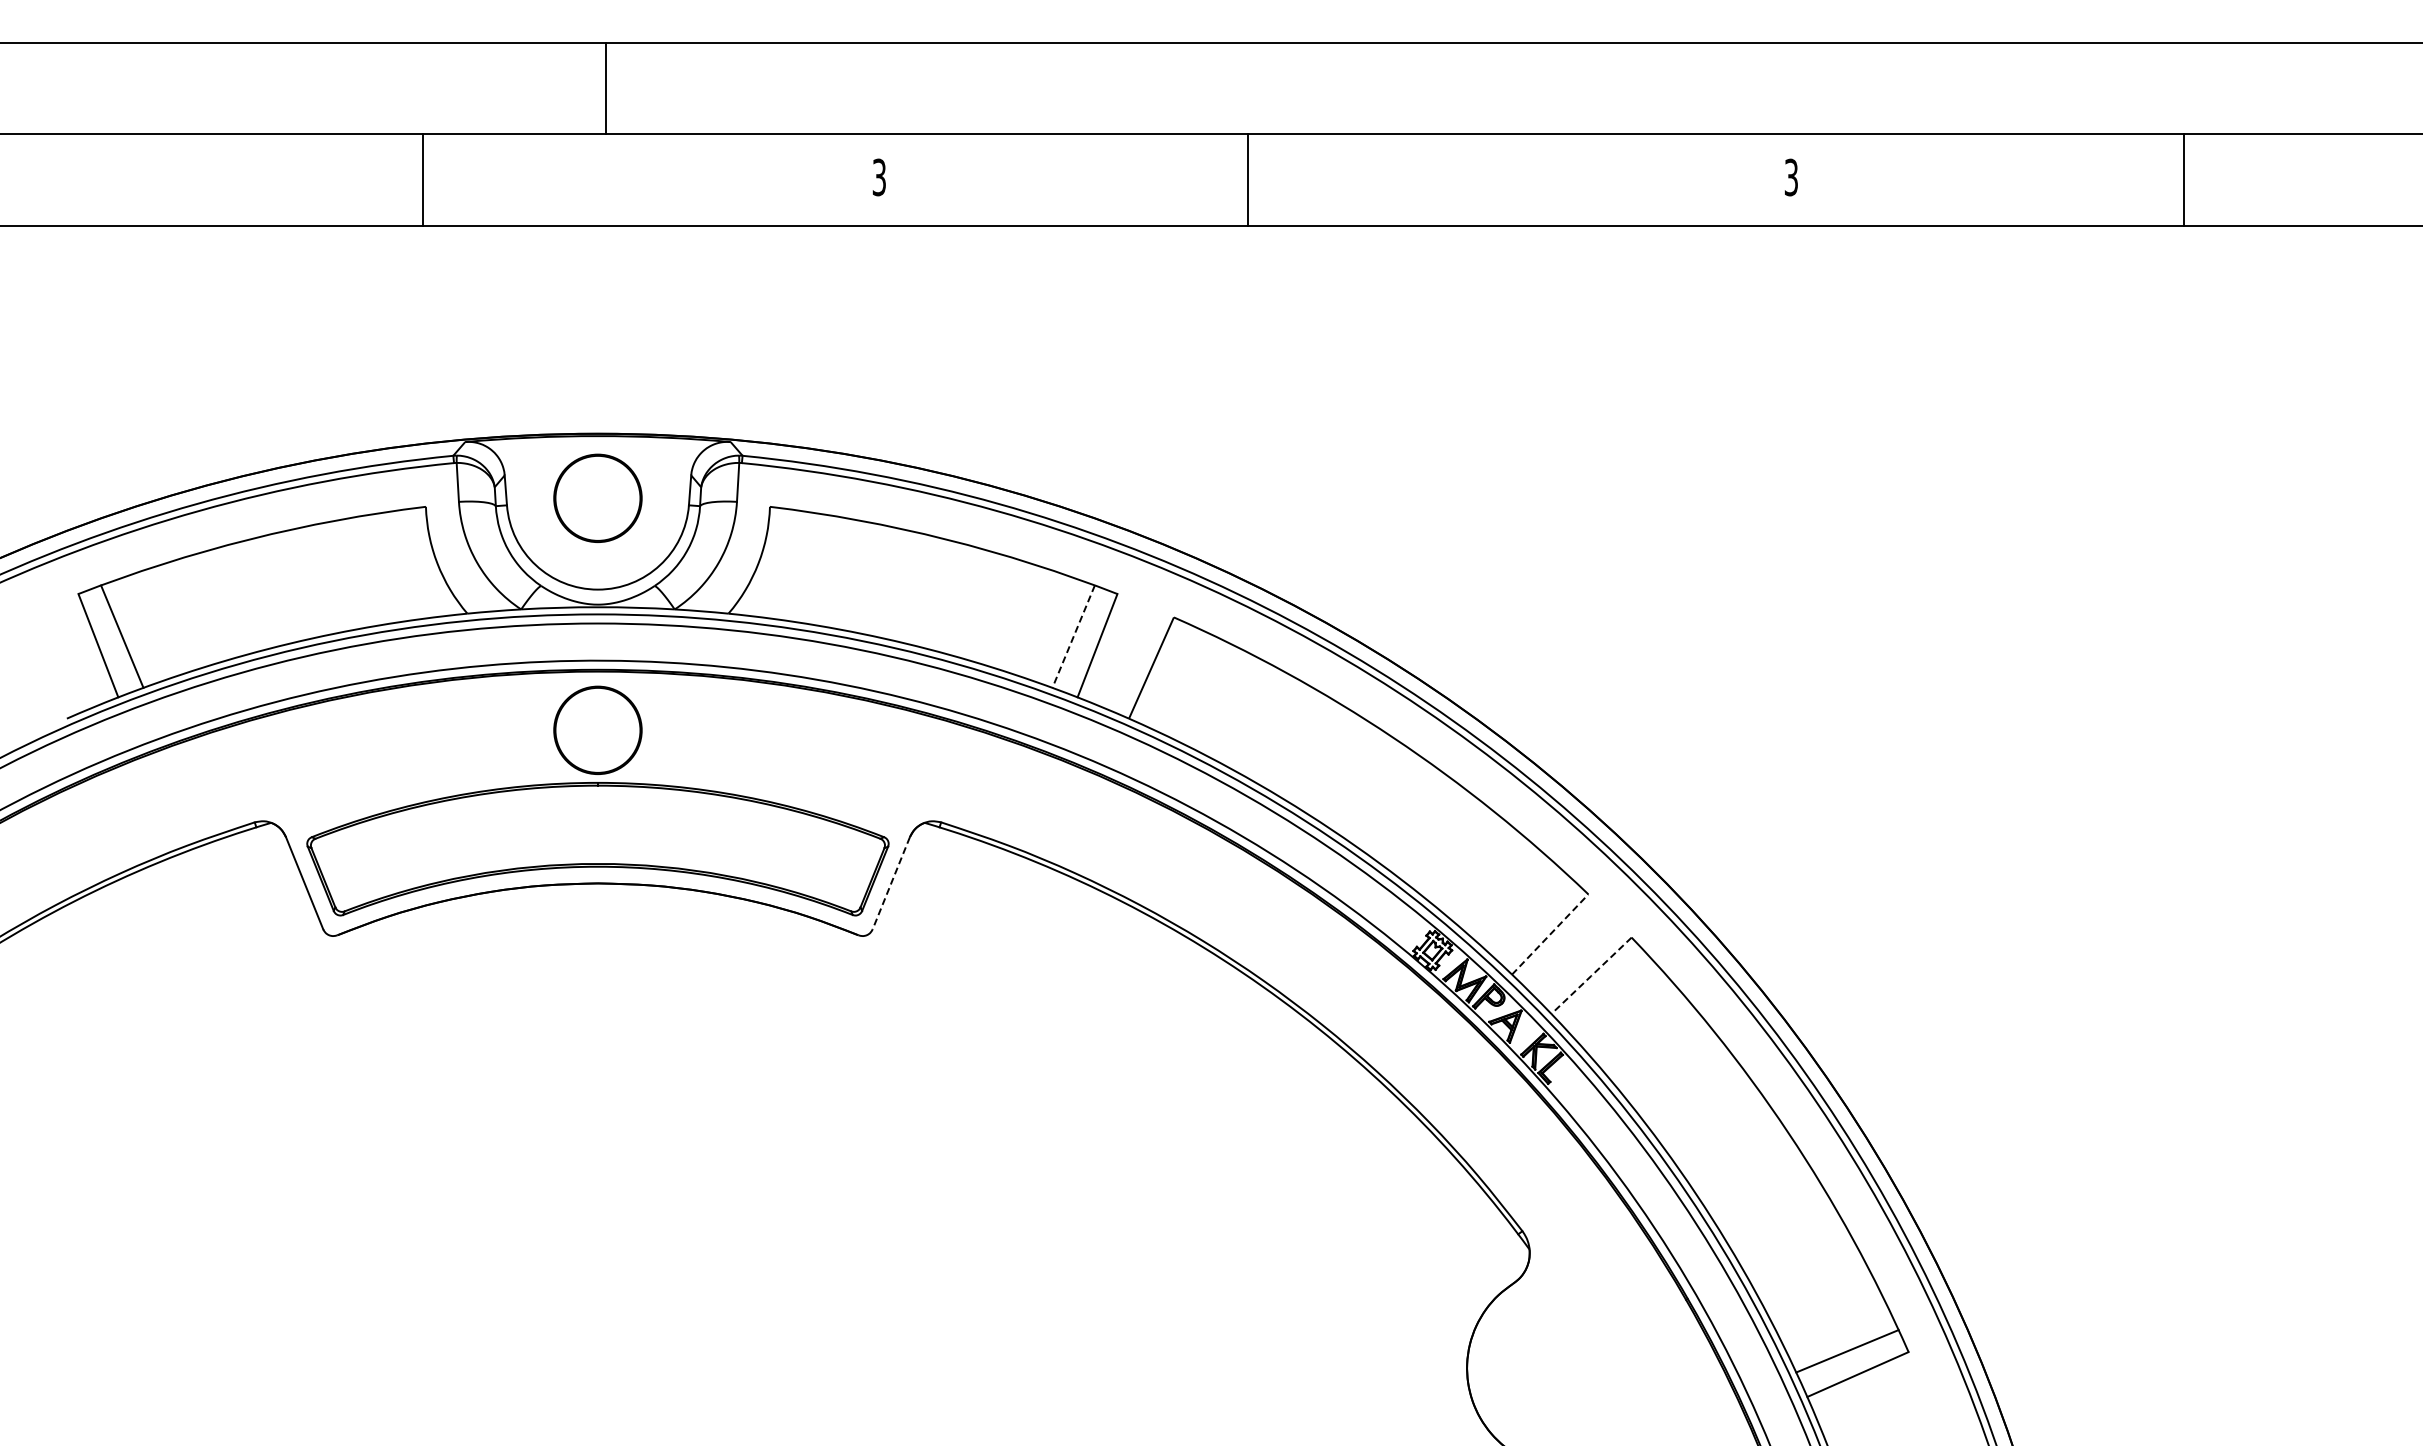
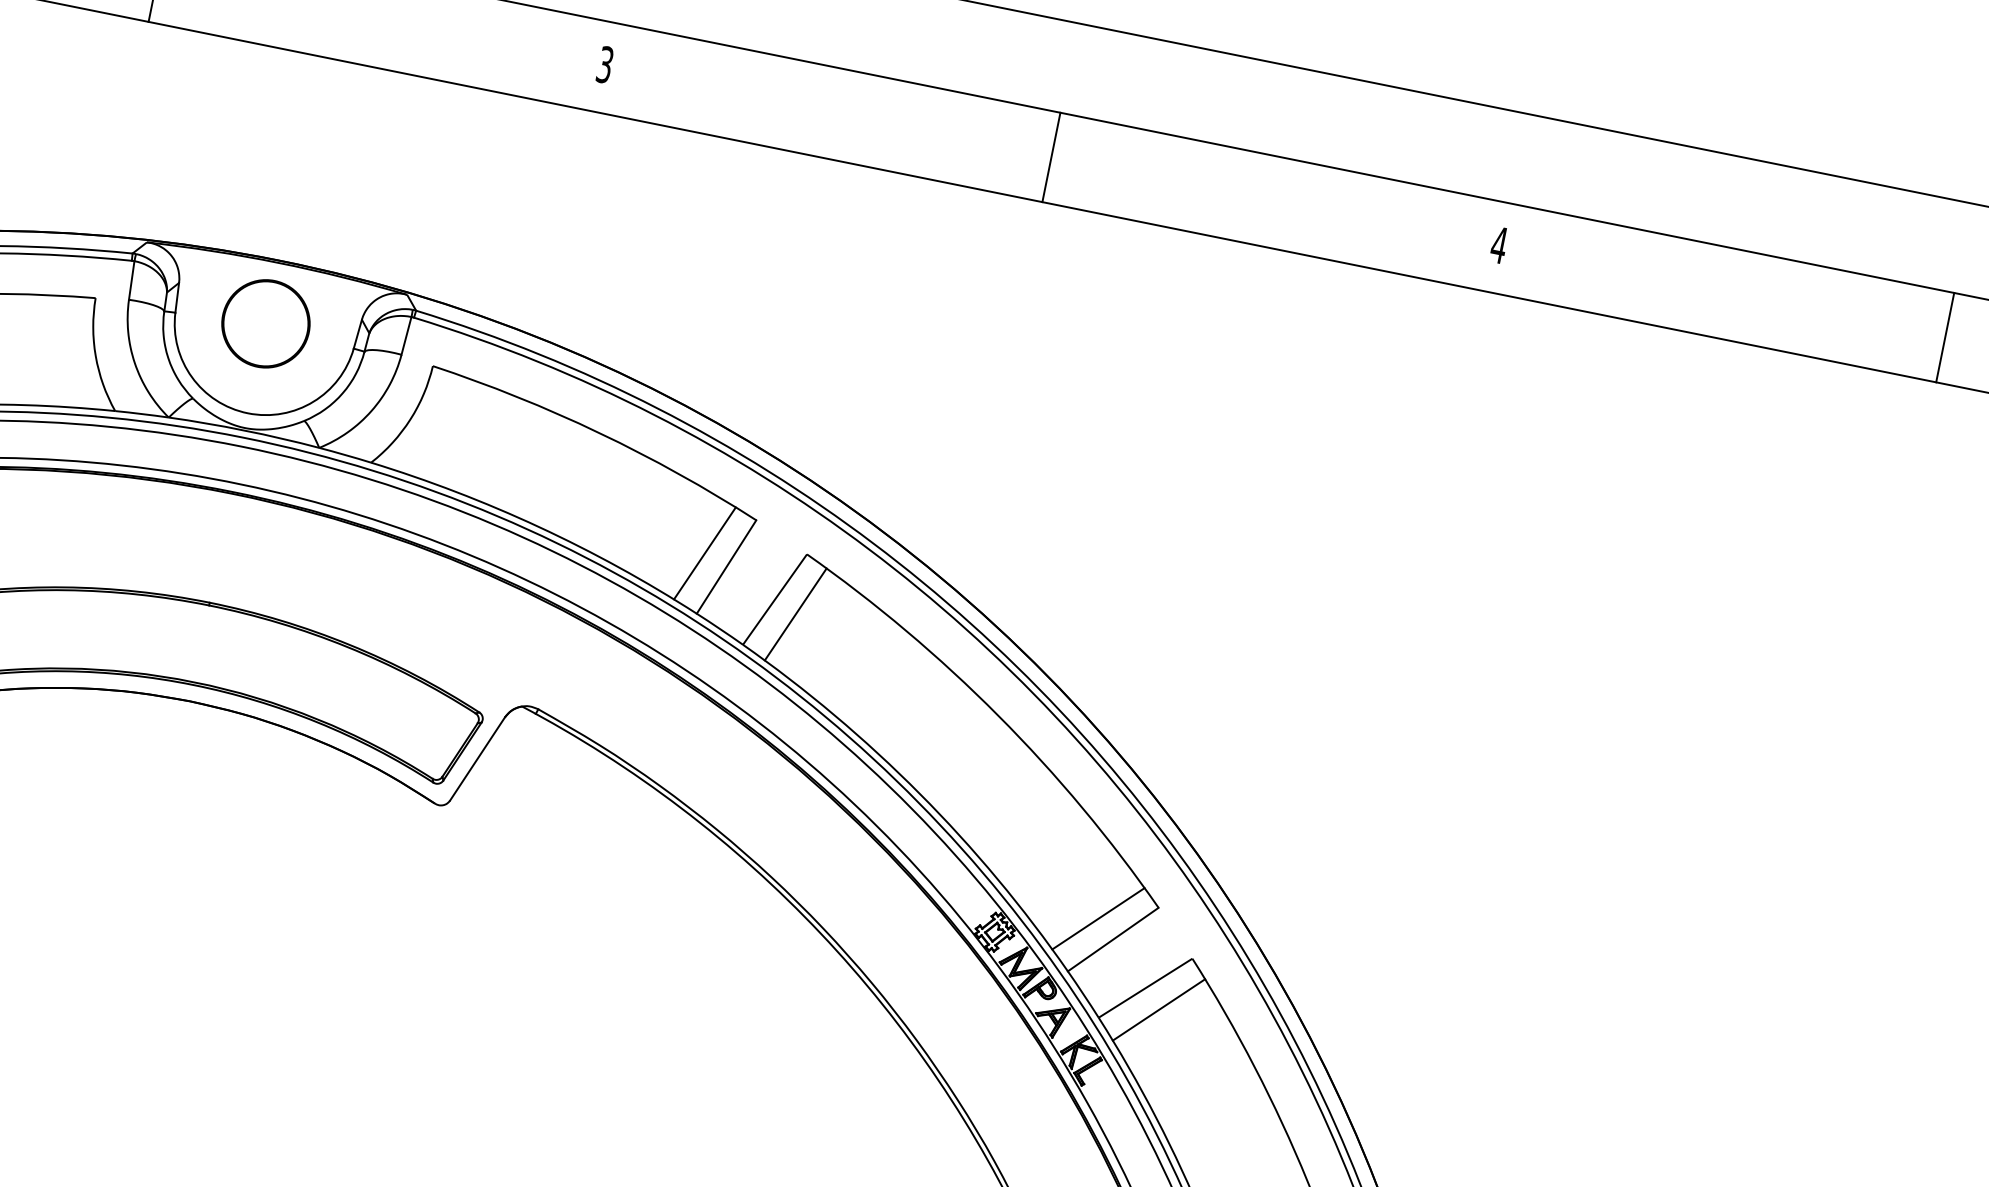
text: (1791, 177) -> (1499, 245), 3 -> 4
line: (1248, 179) -> (1051, 157), moved
line: (2183, 179) -> (1944, 337), moved
line: (1073, 637) -> (704, 554), dashed -> solid
line: (1174, 678) -> (795, 614), added
part: (597, 729) -> (219, 550), removed
line: (891, 883) -> (477, 759), dashed -> solid
line: (1531, 916) -> (1098, 918), added
line: (1550, 934) -> (1113, 939), dashed -> solid
line: (1591, 976) -> (1145, 988), dashed -> solid
line: (1608, 994) -> (1158, 1009), added

